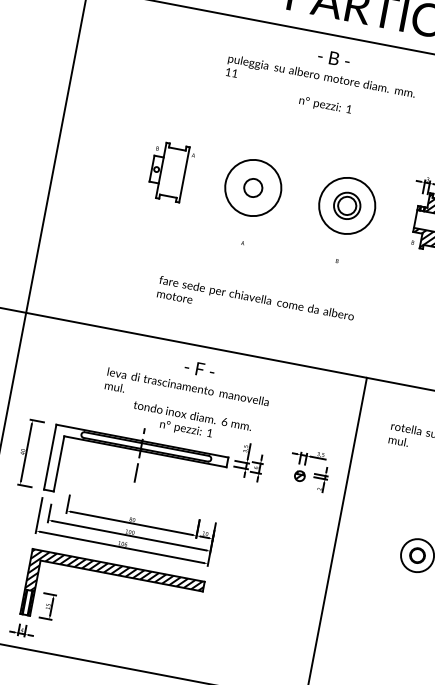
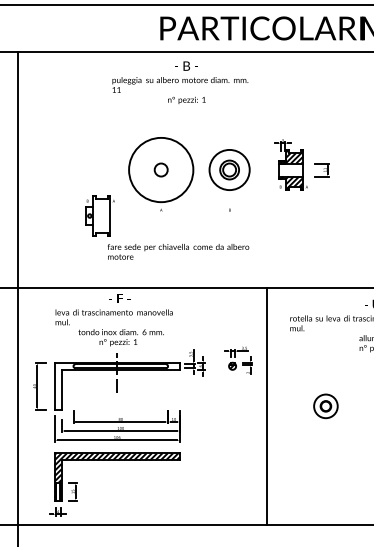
text: (321, 79) -> (180, 82), moved
part: (170, 171) -> (99, 215), moved
circle: (253, 187) -> (161, 169), size x1.6
text: (185, 397) -> (113, 320), moved

